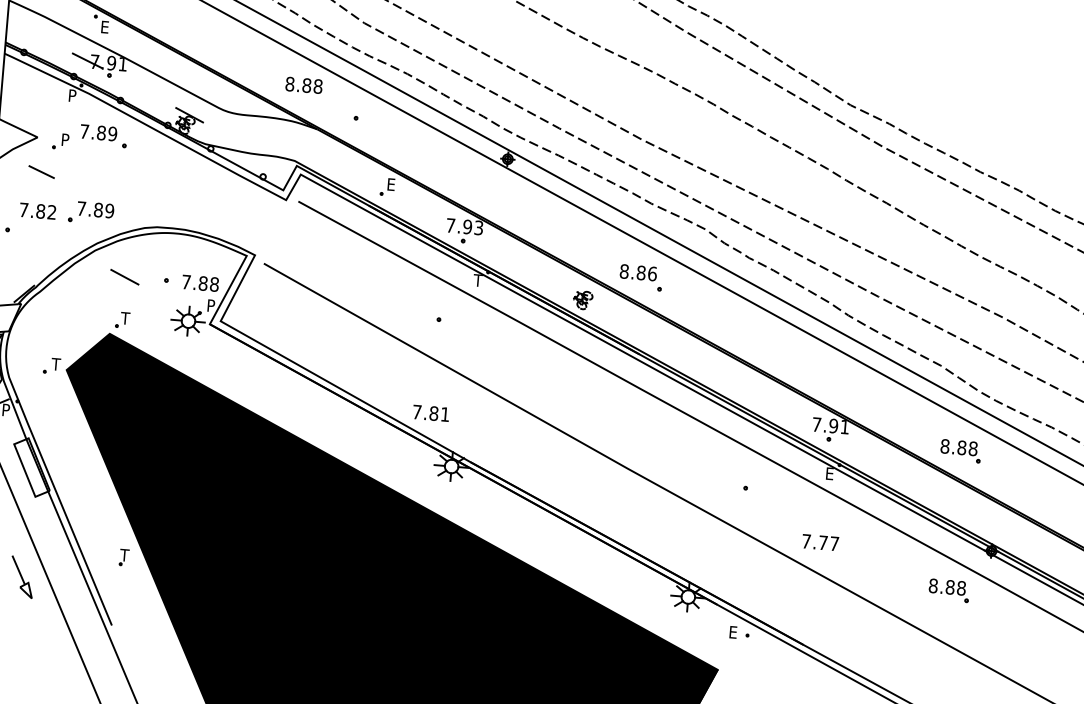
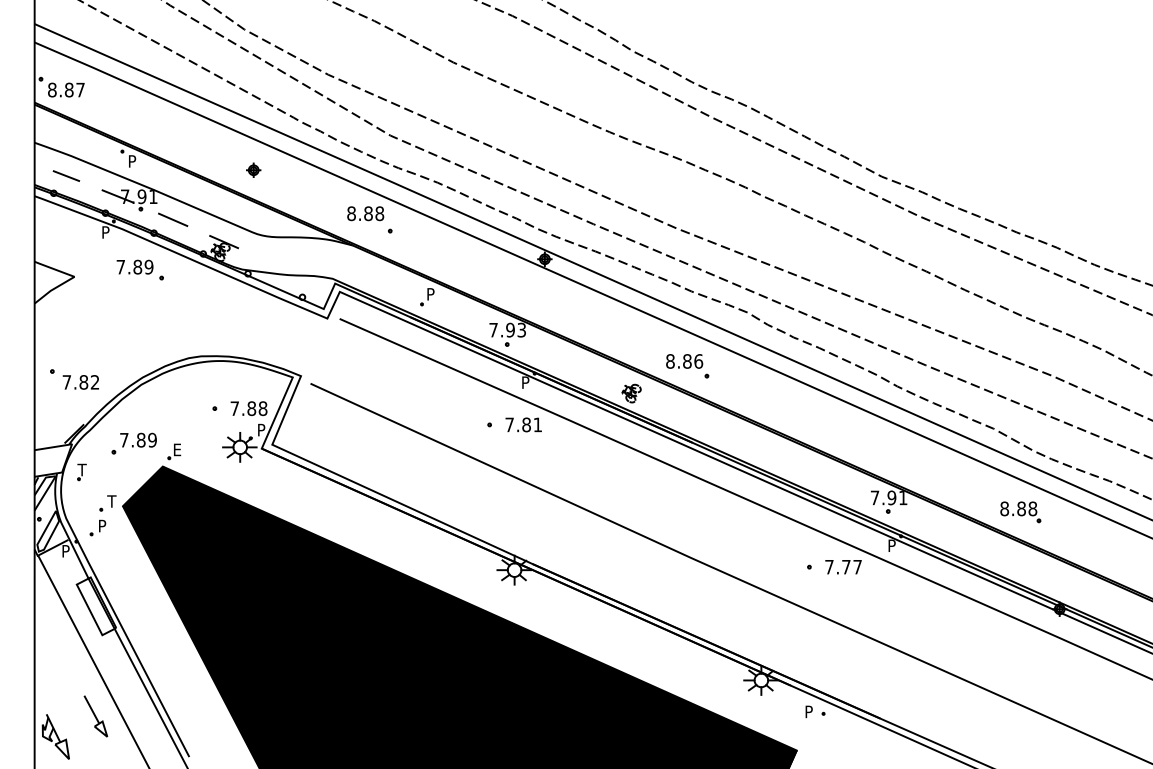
text: (106, 27) -> (133, 161), E -> P
part: (224, 45) -> (253, 169), added
text: (303, 85) -> (365, 213), moved
part: (60, 140) -> (97, 527), moved
line: (41, 171) -> (66, 175), moved
text: (391, 184) -> (431, 294), E -> P
text: (37, 211) -> (80, 382), moved
part: (90, 212) -> (133, 443), moved
line: (125, 276) -> (173, 219), moved
text: (477, 280) -> (524, 382), T -> P
text: (124, 317) -> (176, 449), T -> E
text: (430, 412) -> (523, 424), moved
text: (830, 473) -> (892, 545), E -> P
text: (820, 542) -> (843, 567), moved
part: (123, 557) -> (81, 472), moved
part: (948, 590) -> (1020, 652), removed
text: (733, 632) -> (809, 711), E -> P

